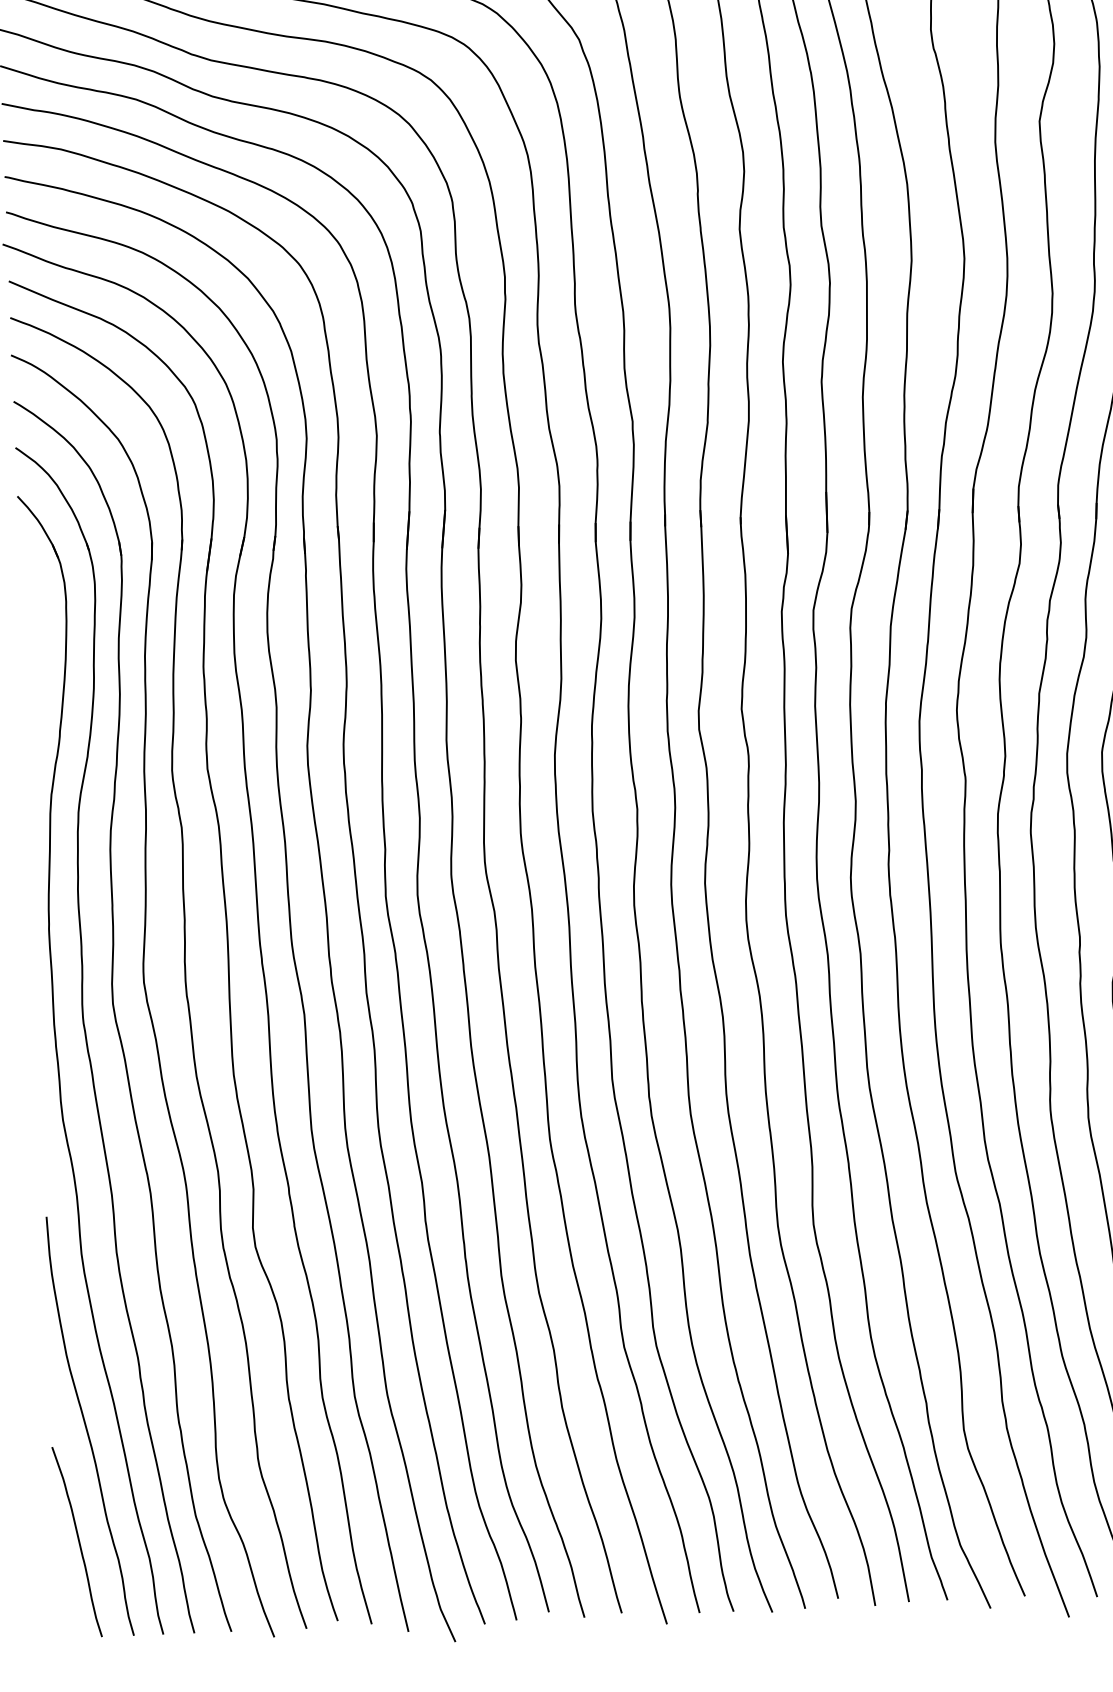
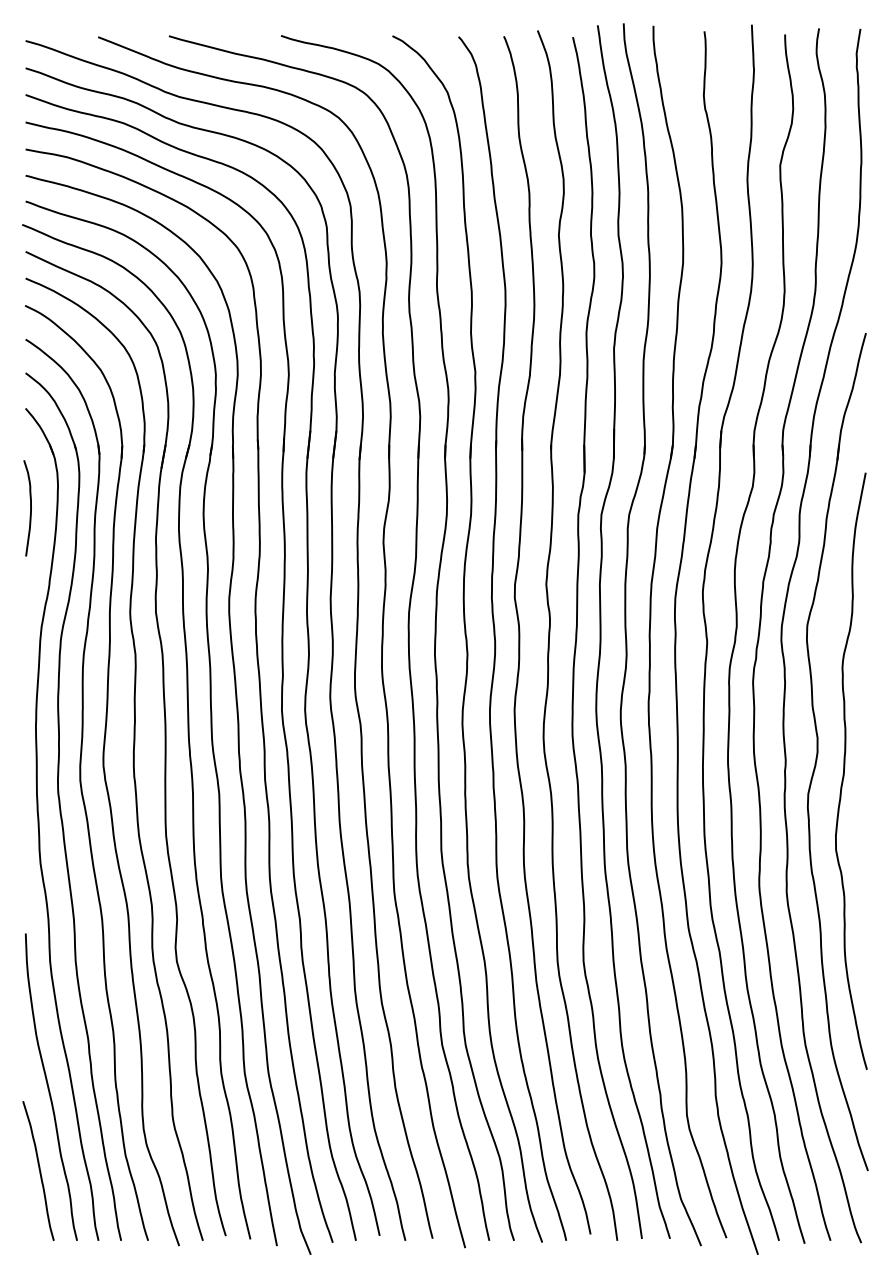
curve: (29, 633) -> (30, 508), added

